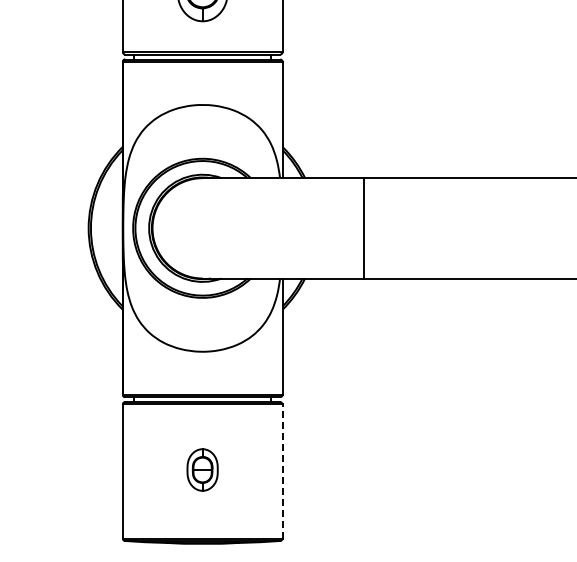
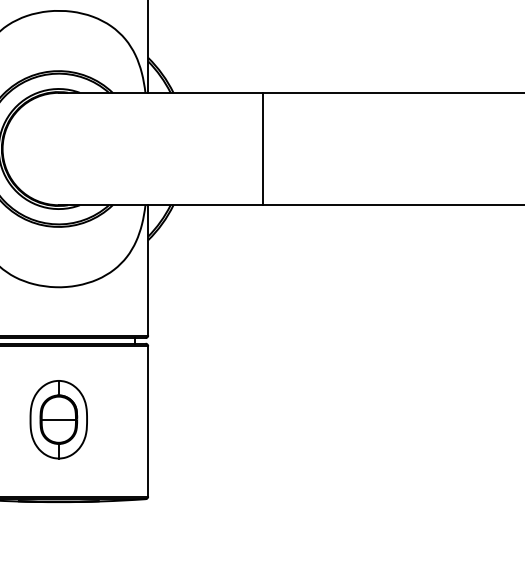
line: (364, 228) -> (263, 149), moved
part: (202, 469) -> (58, 419), size x1.67
line: (282, 471) -> (148, 421), dashed -> solid

